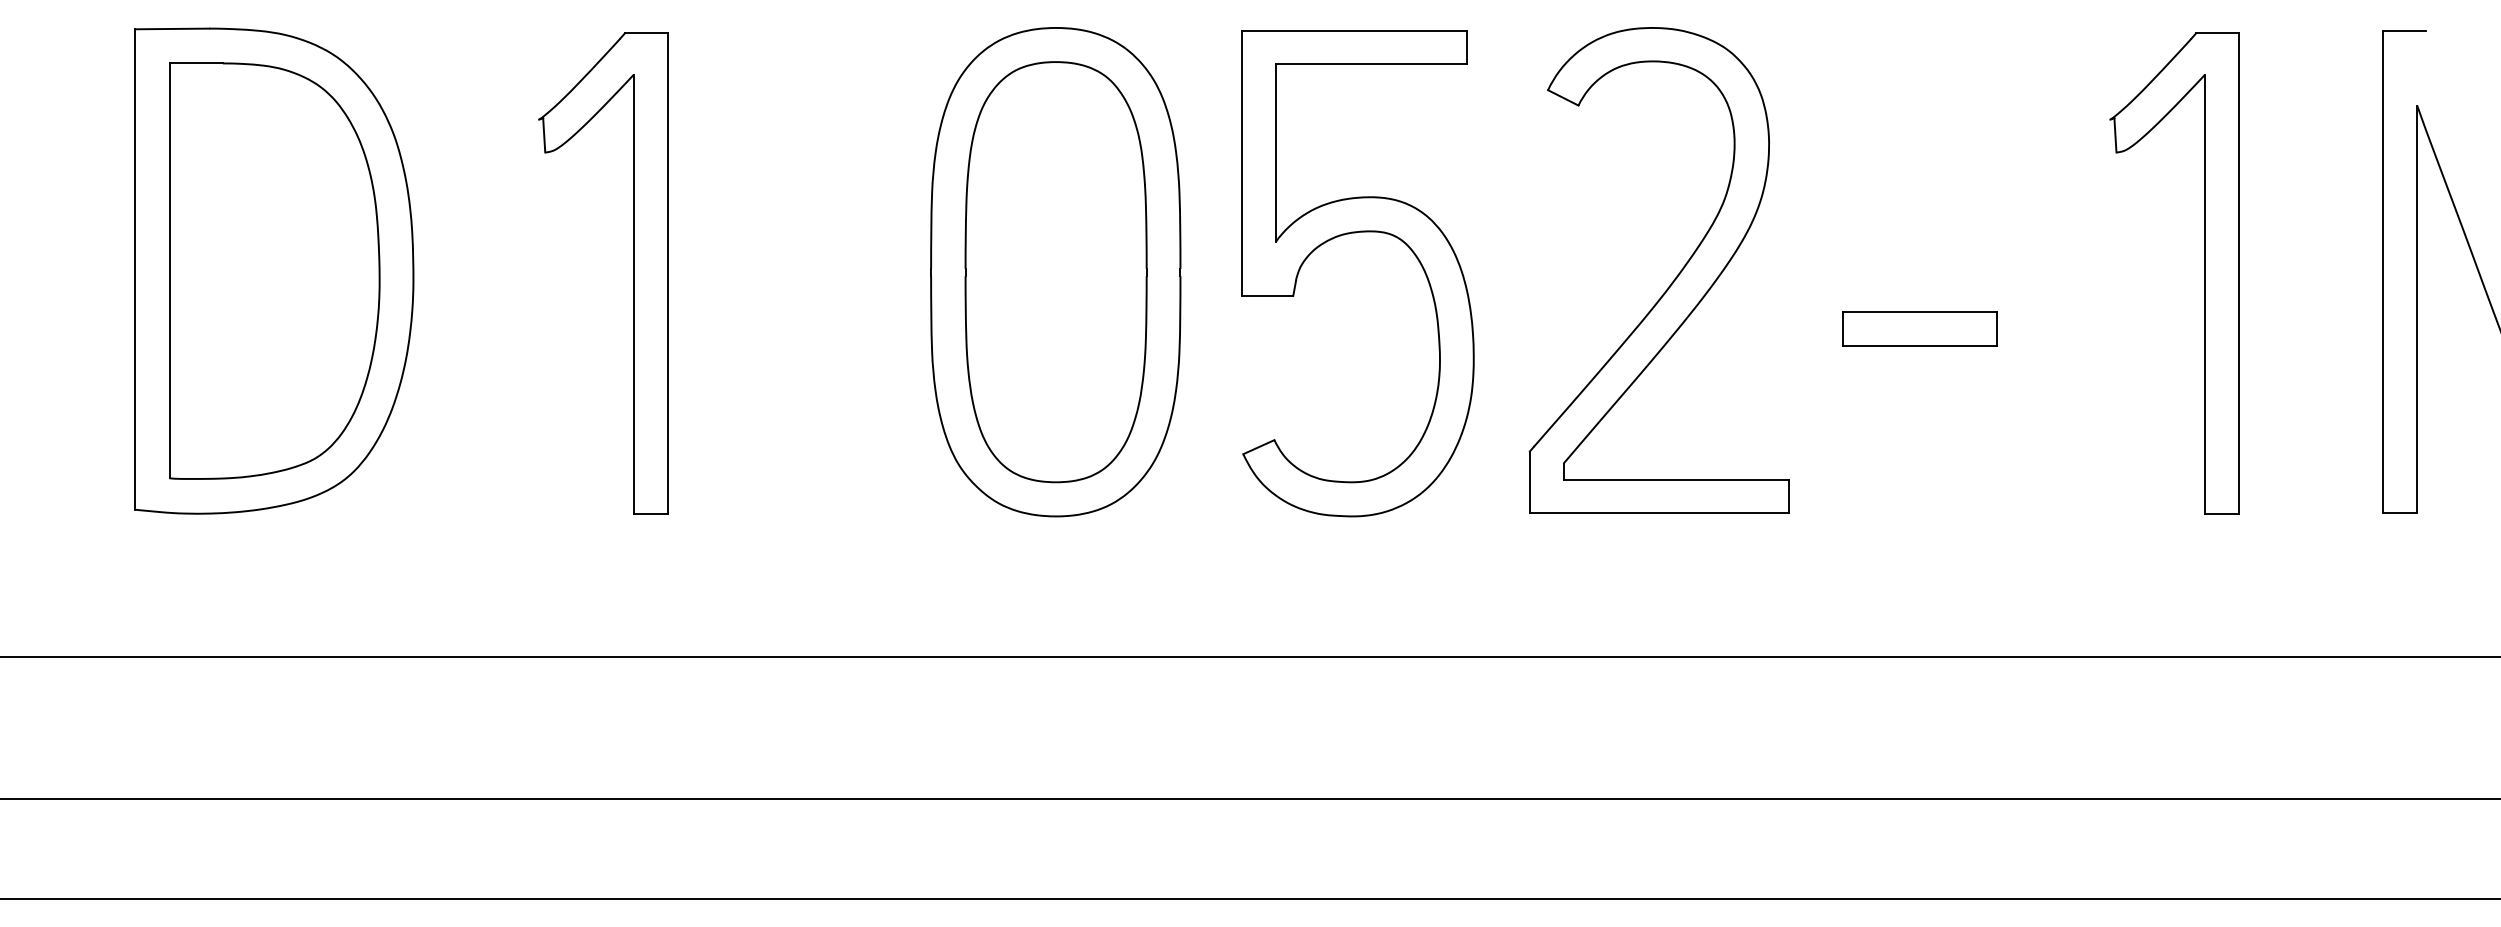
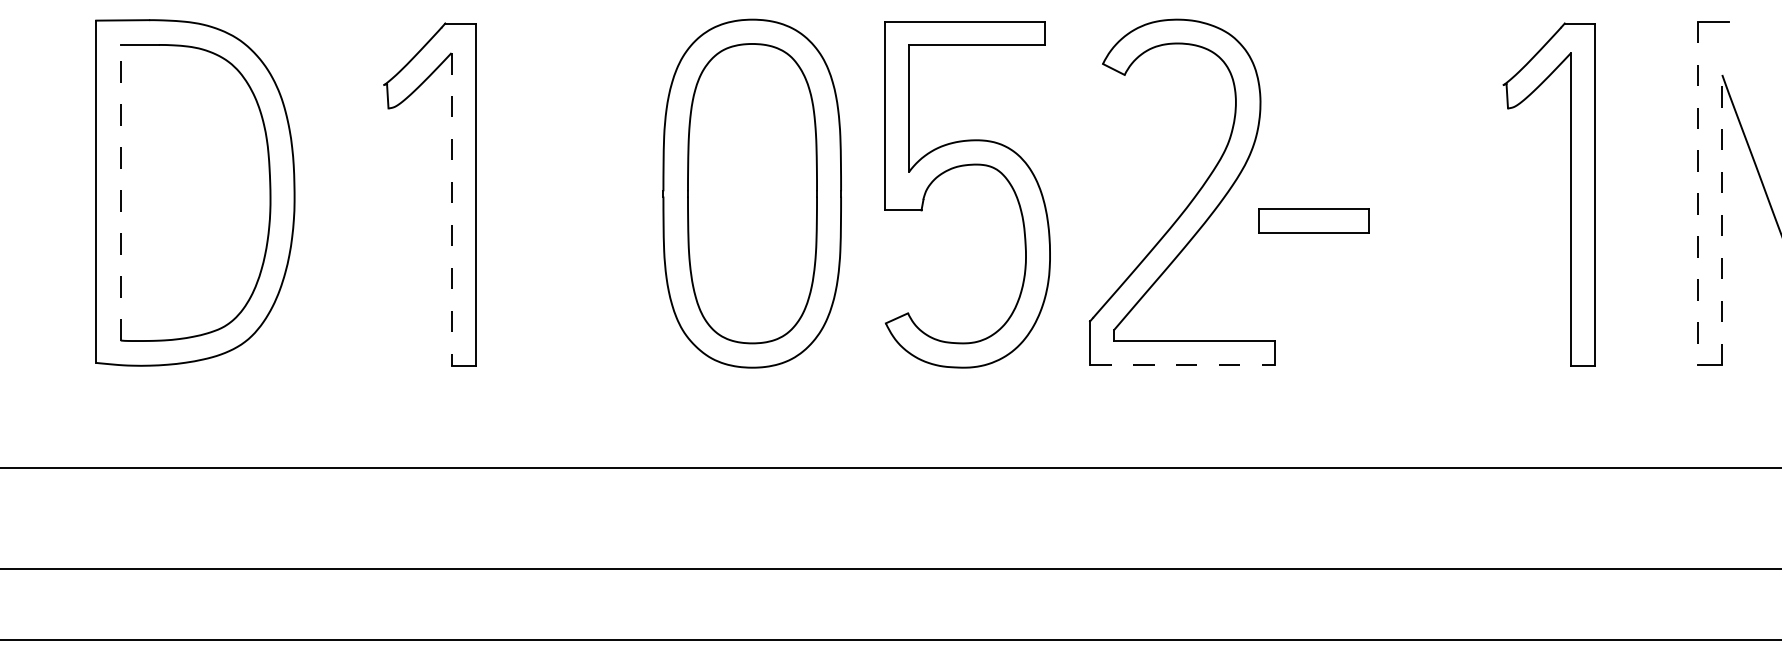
line: (169, 270) -> (120, 192), solid -> dashed
line: (2382, 272) -> (1697, 193), solid -> dashed
line: (633, 294) -> (451, 209), solid -> dashed
line: (2417, 309) -> (1722, 220), solid -> dashed
part: (1919, 328) -> (1313, 220), moved
line: (1659, 513) -> (1182, 365), solid -> dashed

